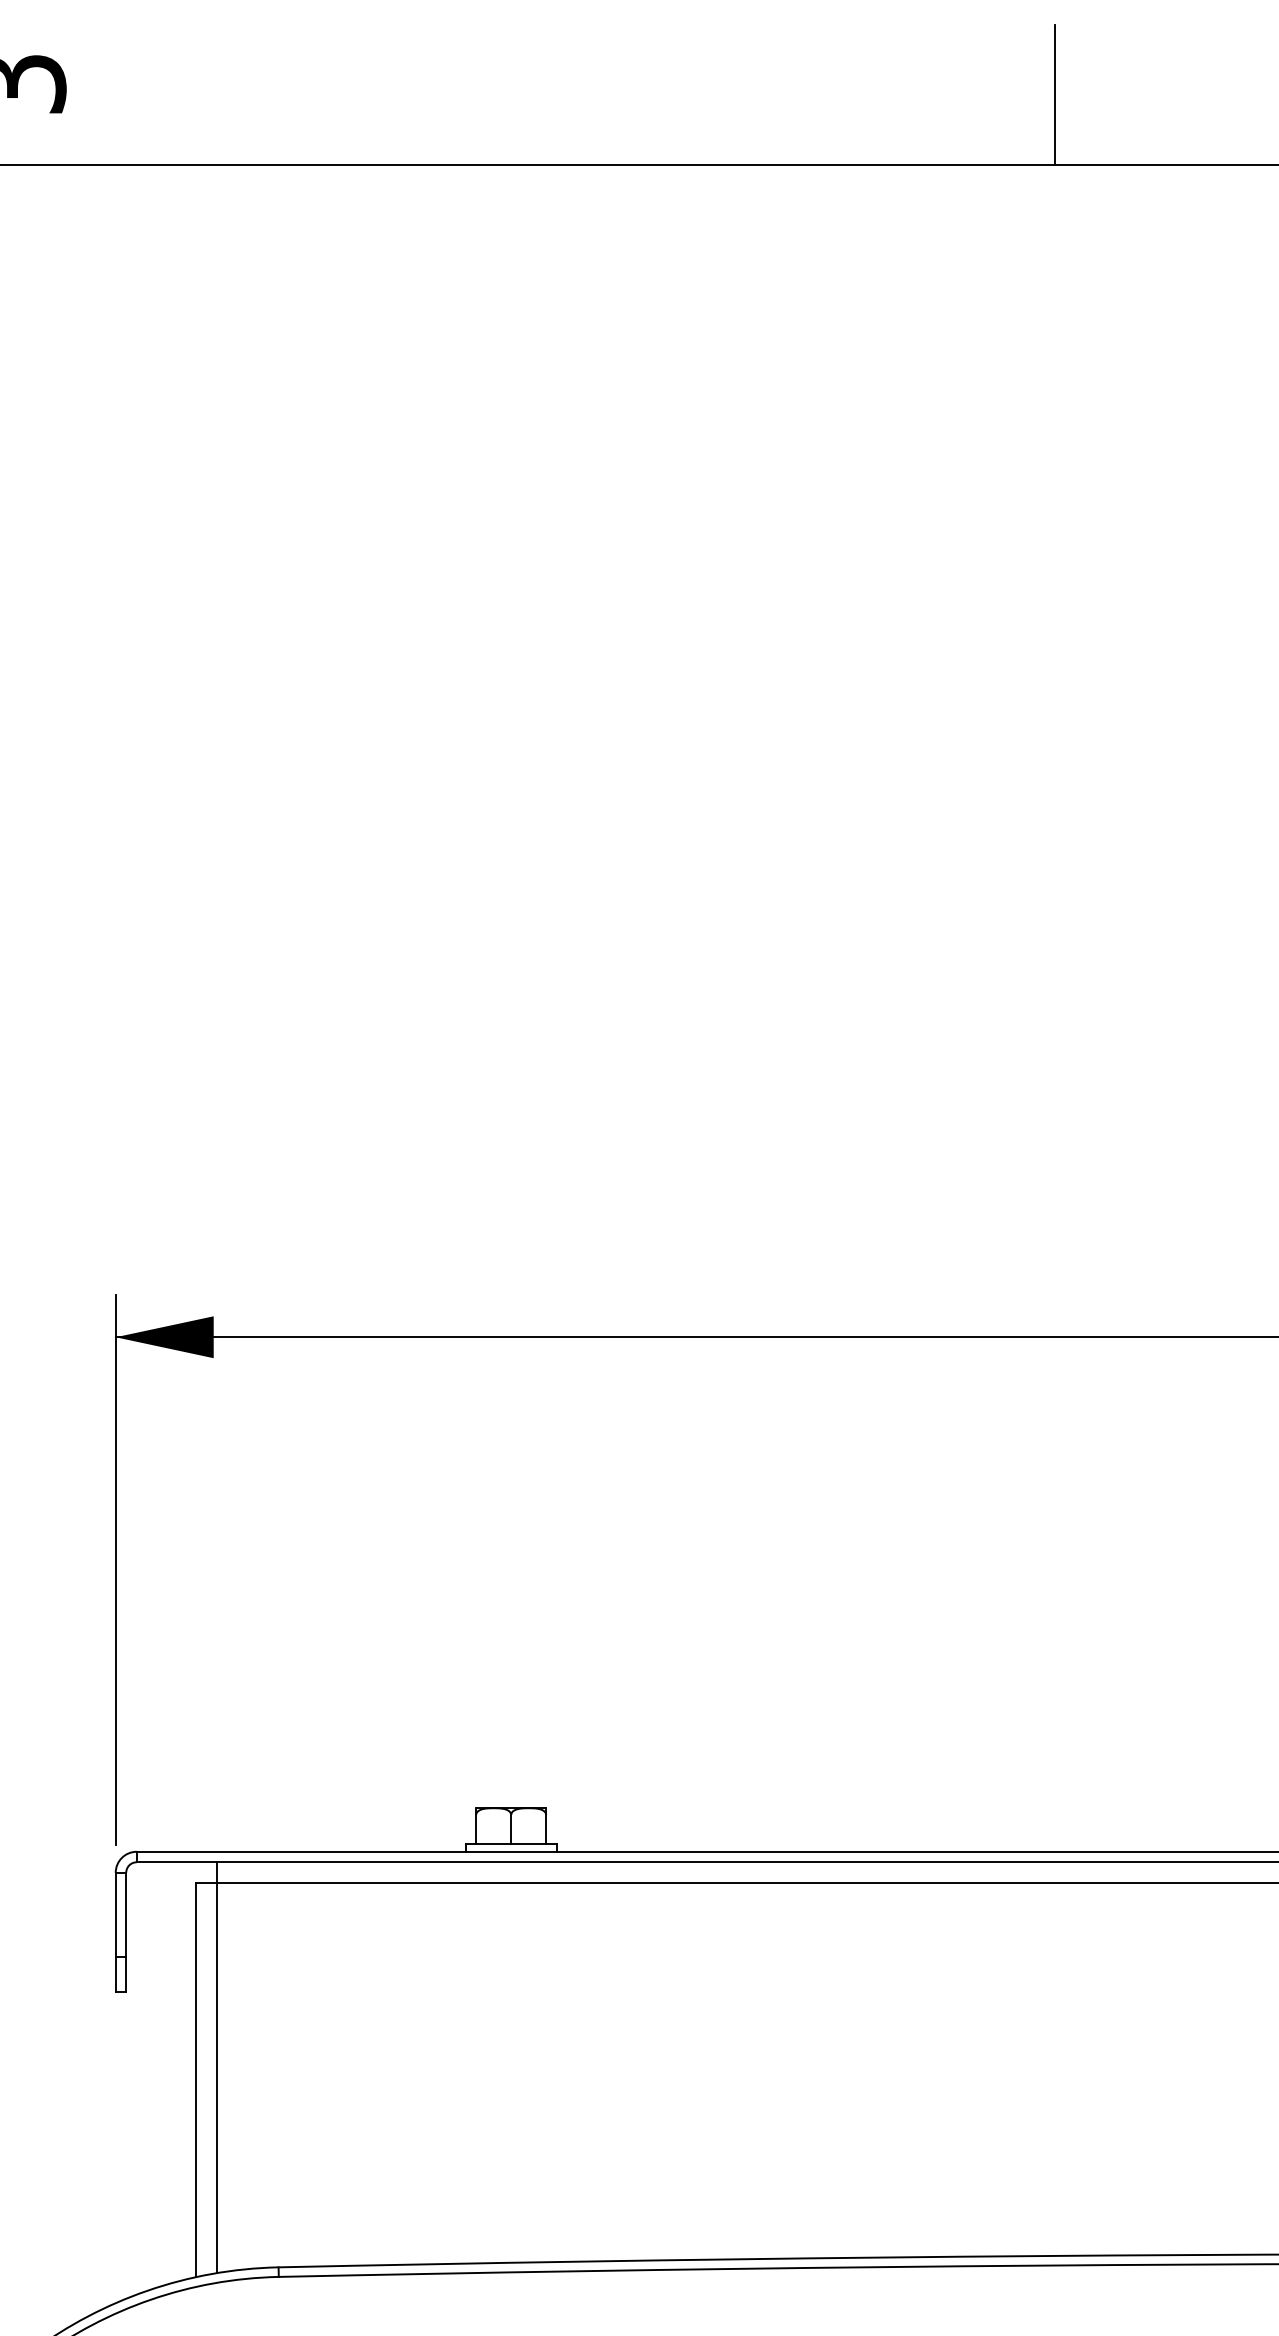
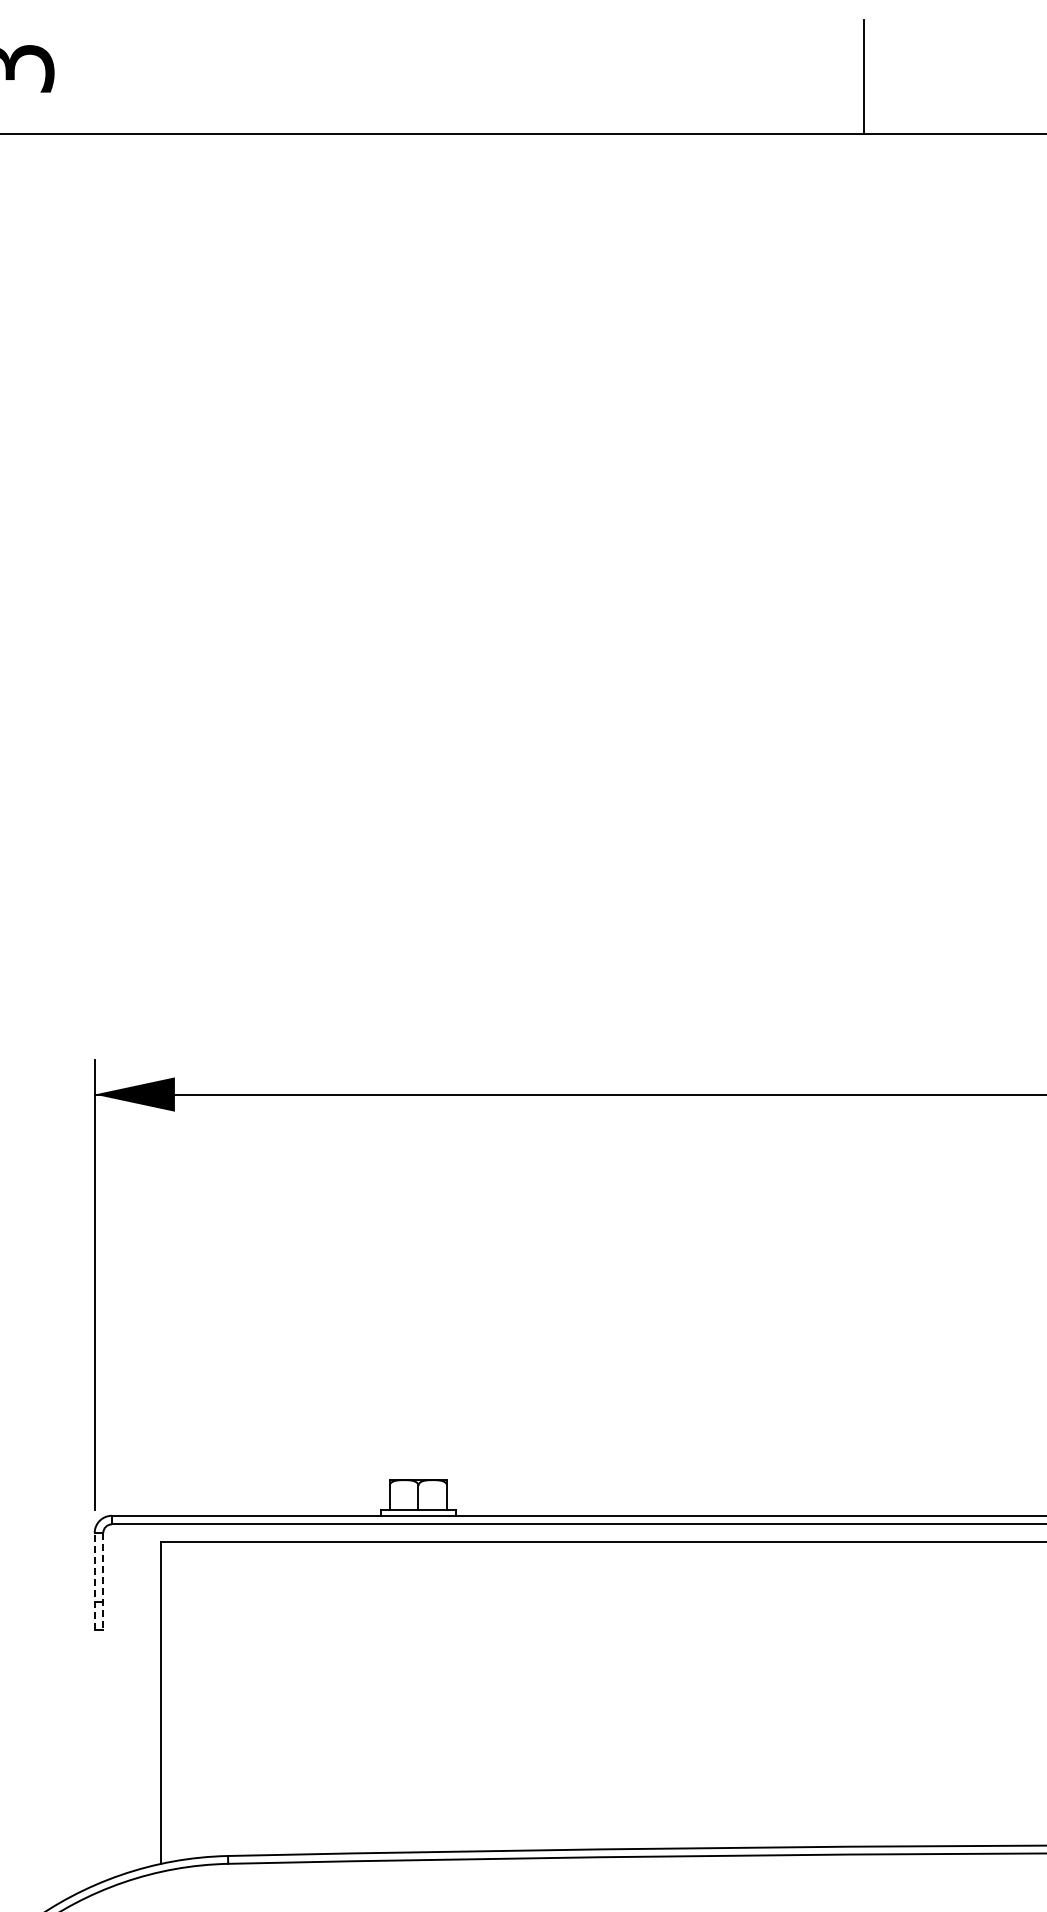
line: (115, 1932) -> (94, 1581), solid -> dashed
line: (126, 1932) -> (103, 1581), solid -> dashed
line: (216, 2067) -> (177, 1692), removed

